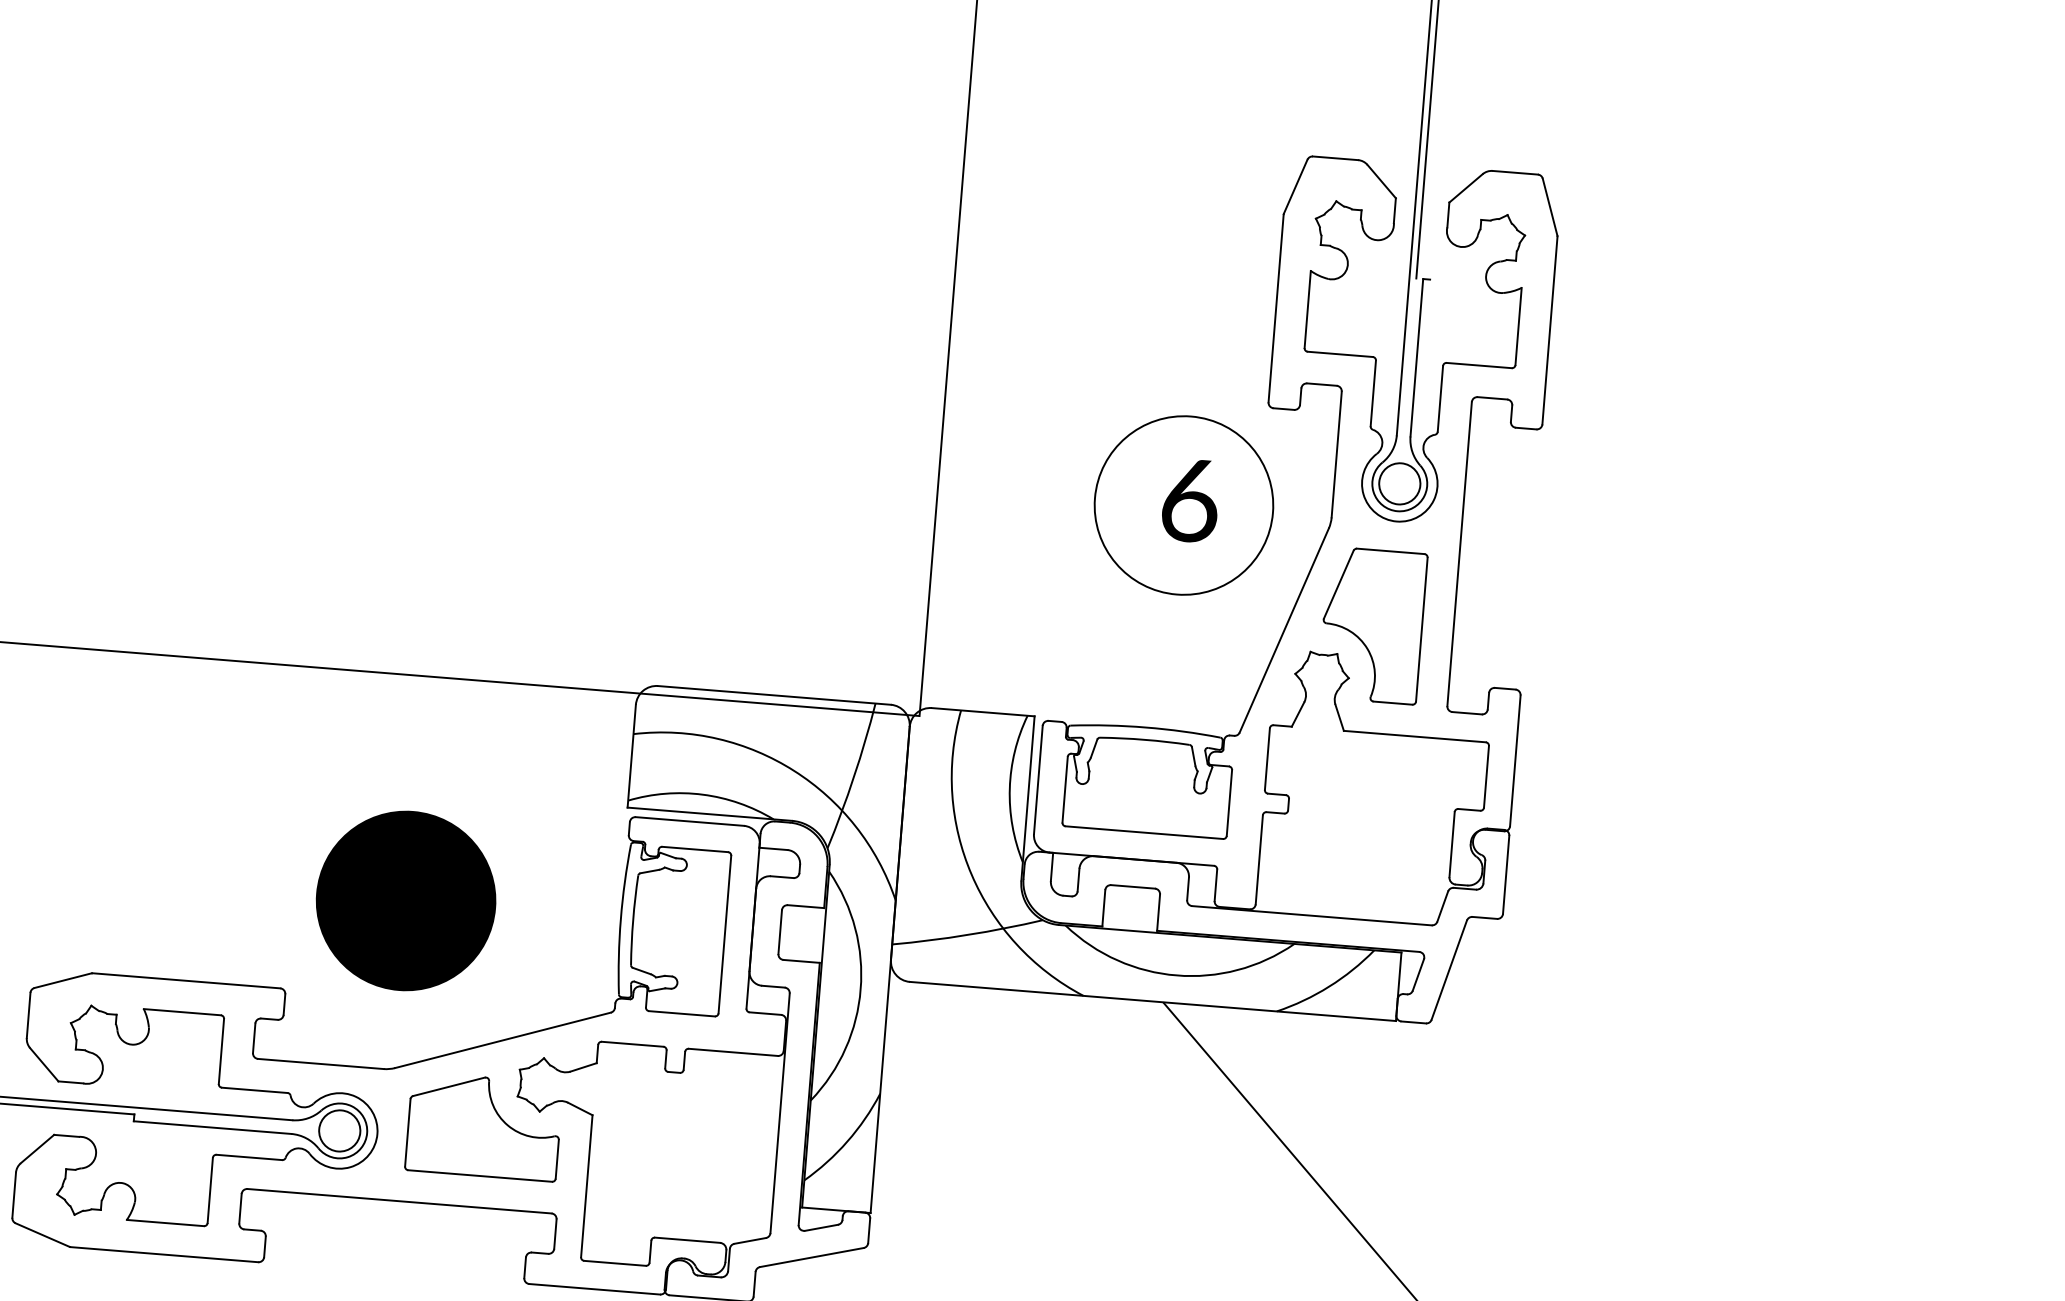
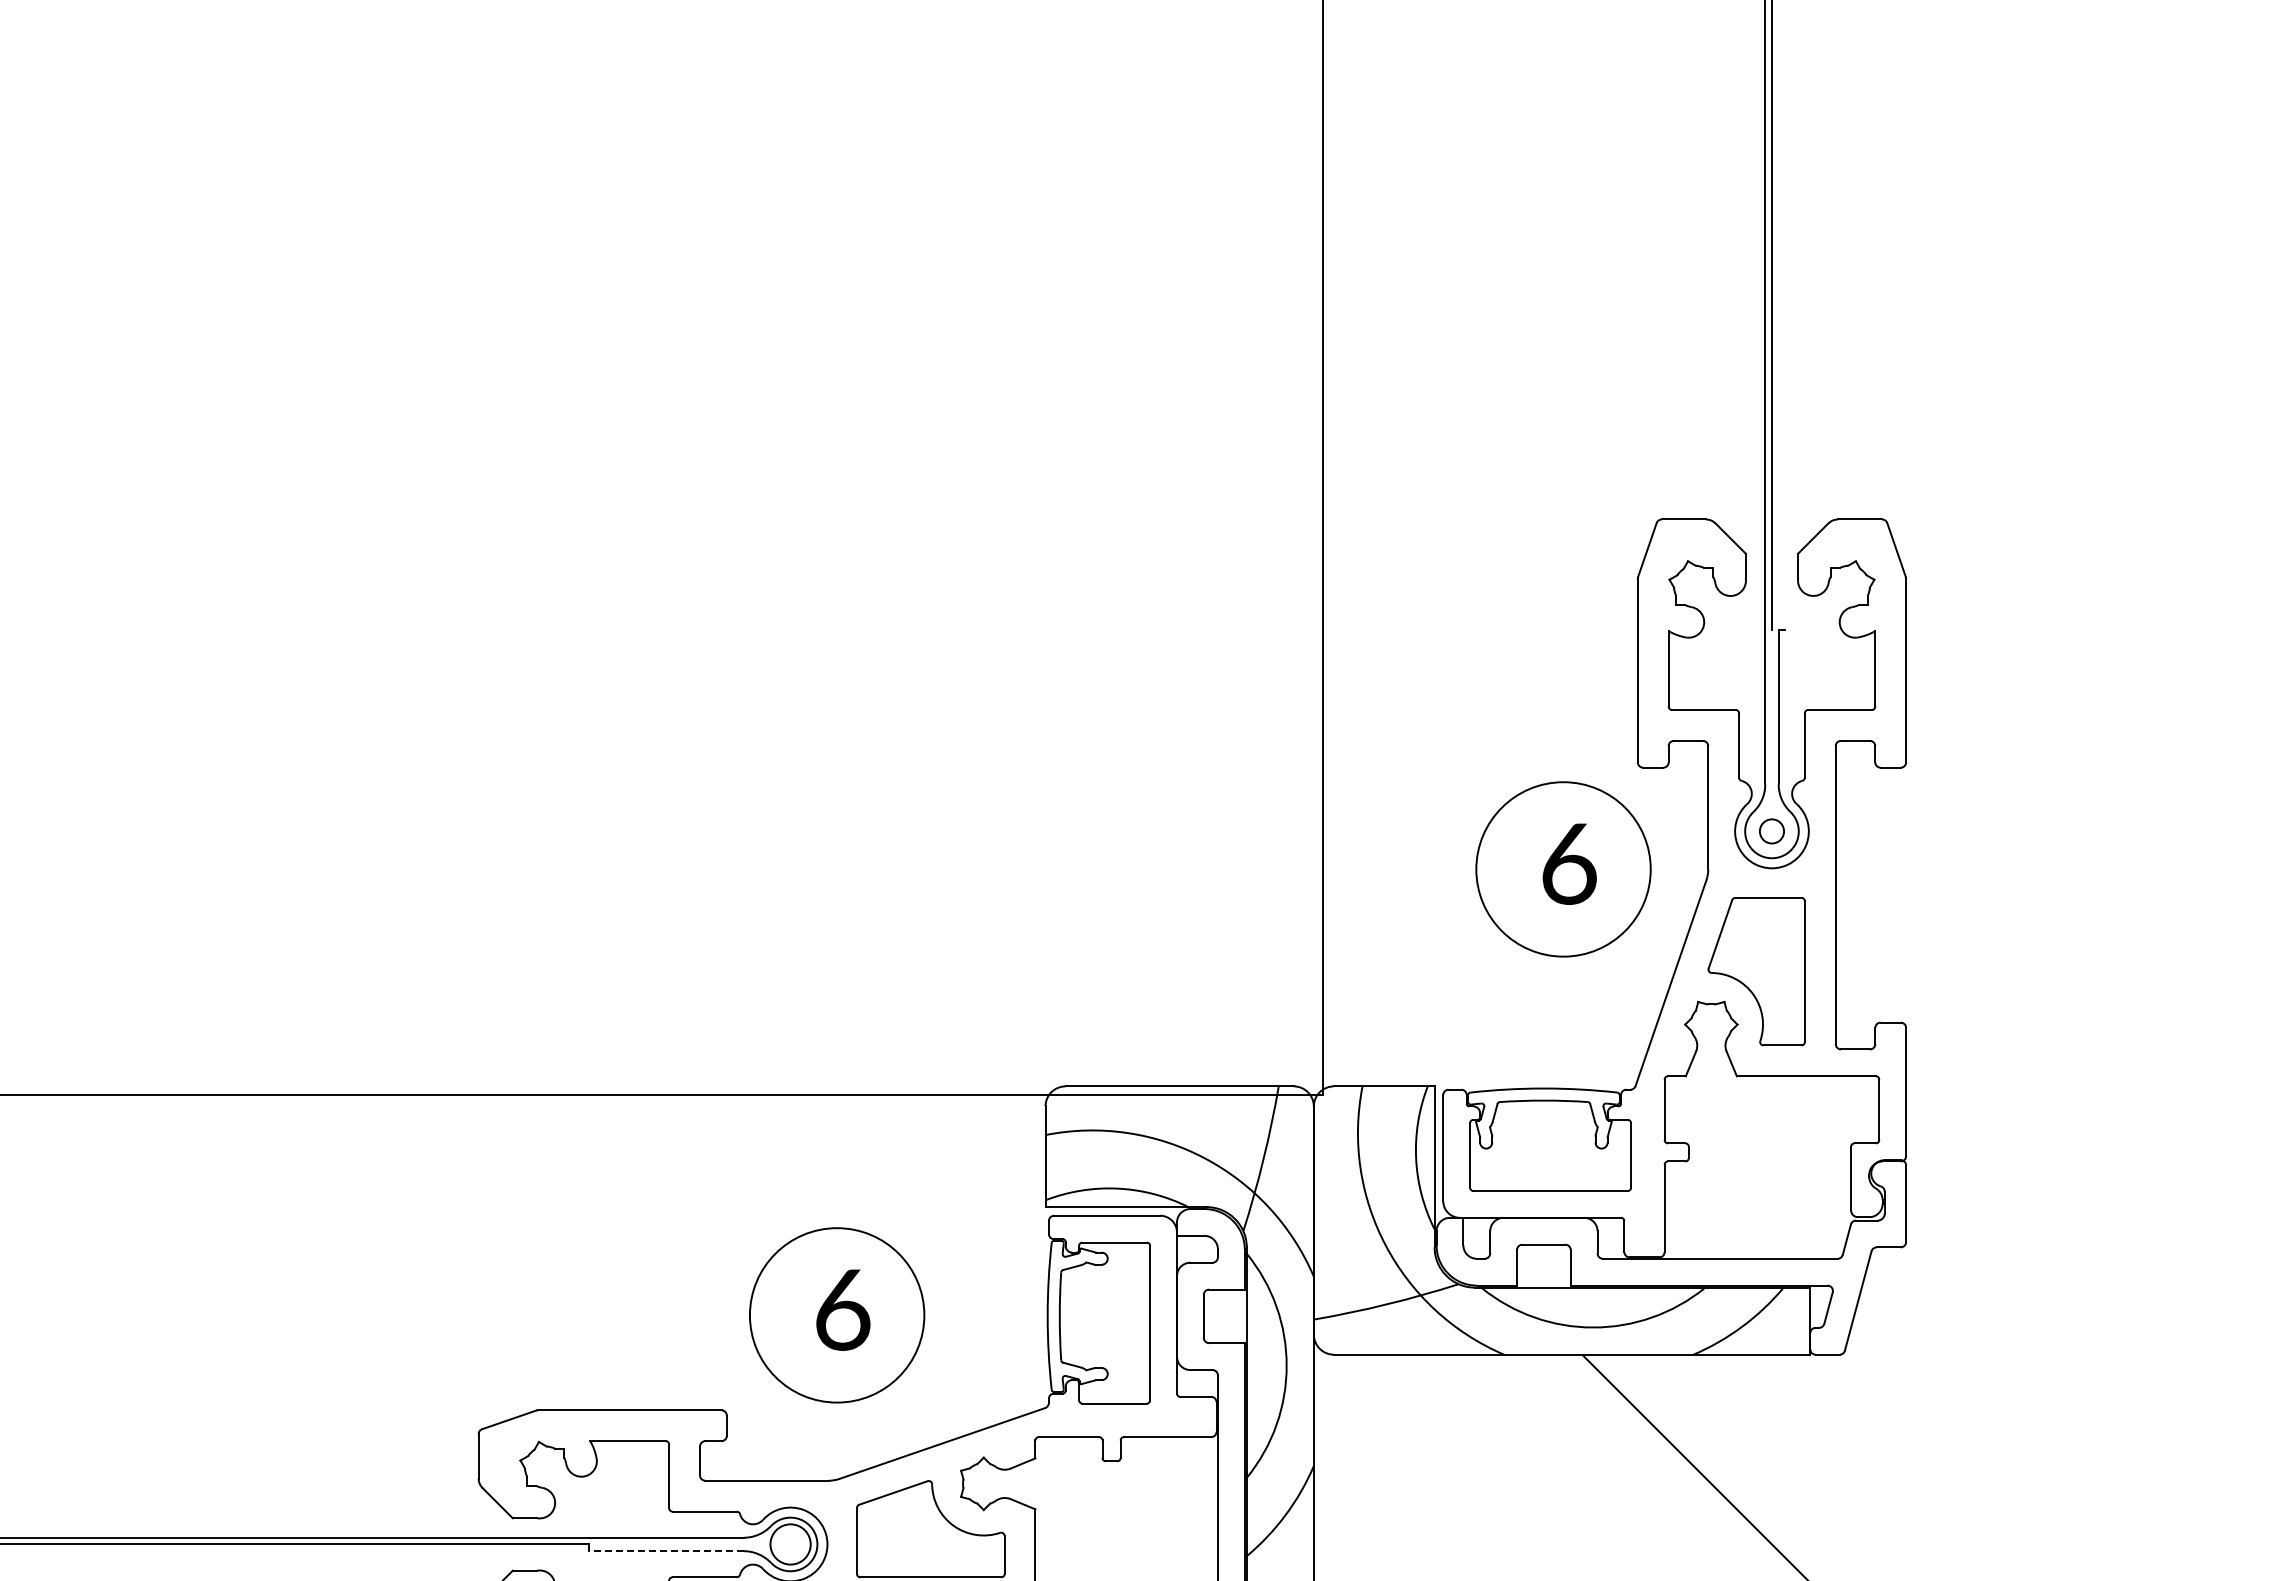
circle: (1399, 483) -> (1771, 831), size x0.6
fill: (405, 901) -> (836, 1315), removed
line: (211, 1127) -> (665, 1551), solid -> dashed

